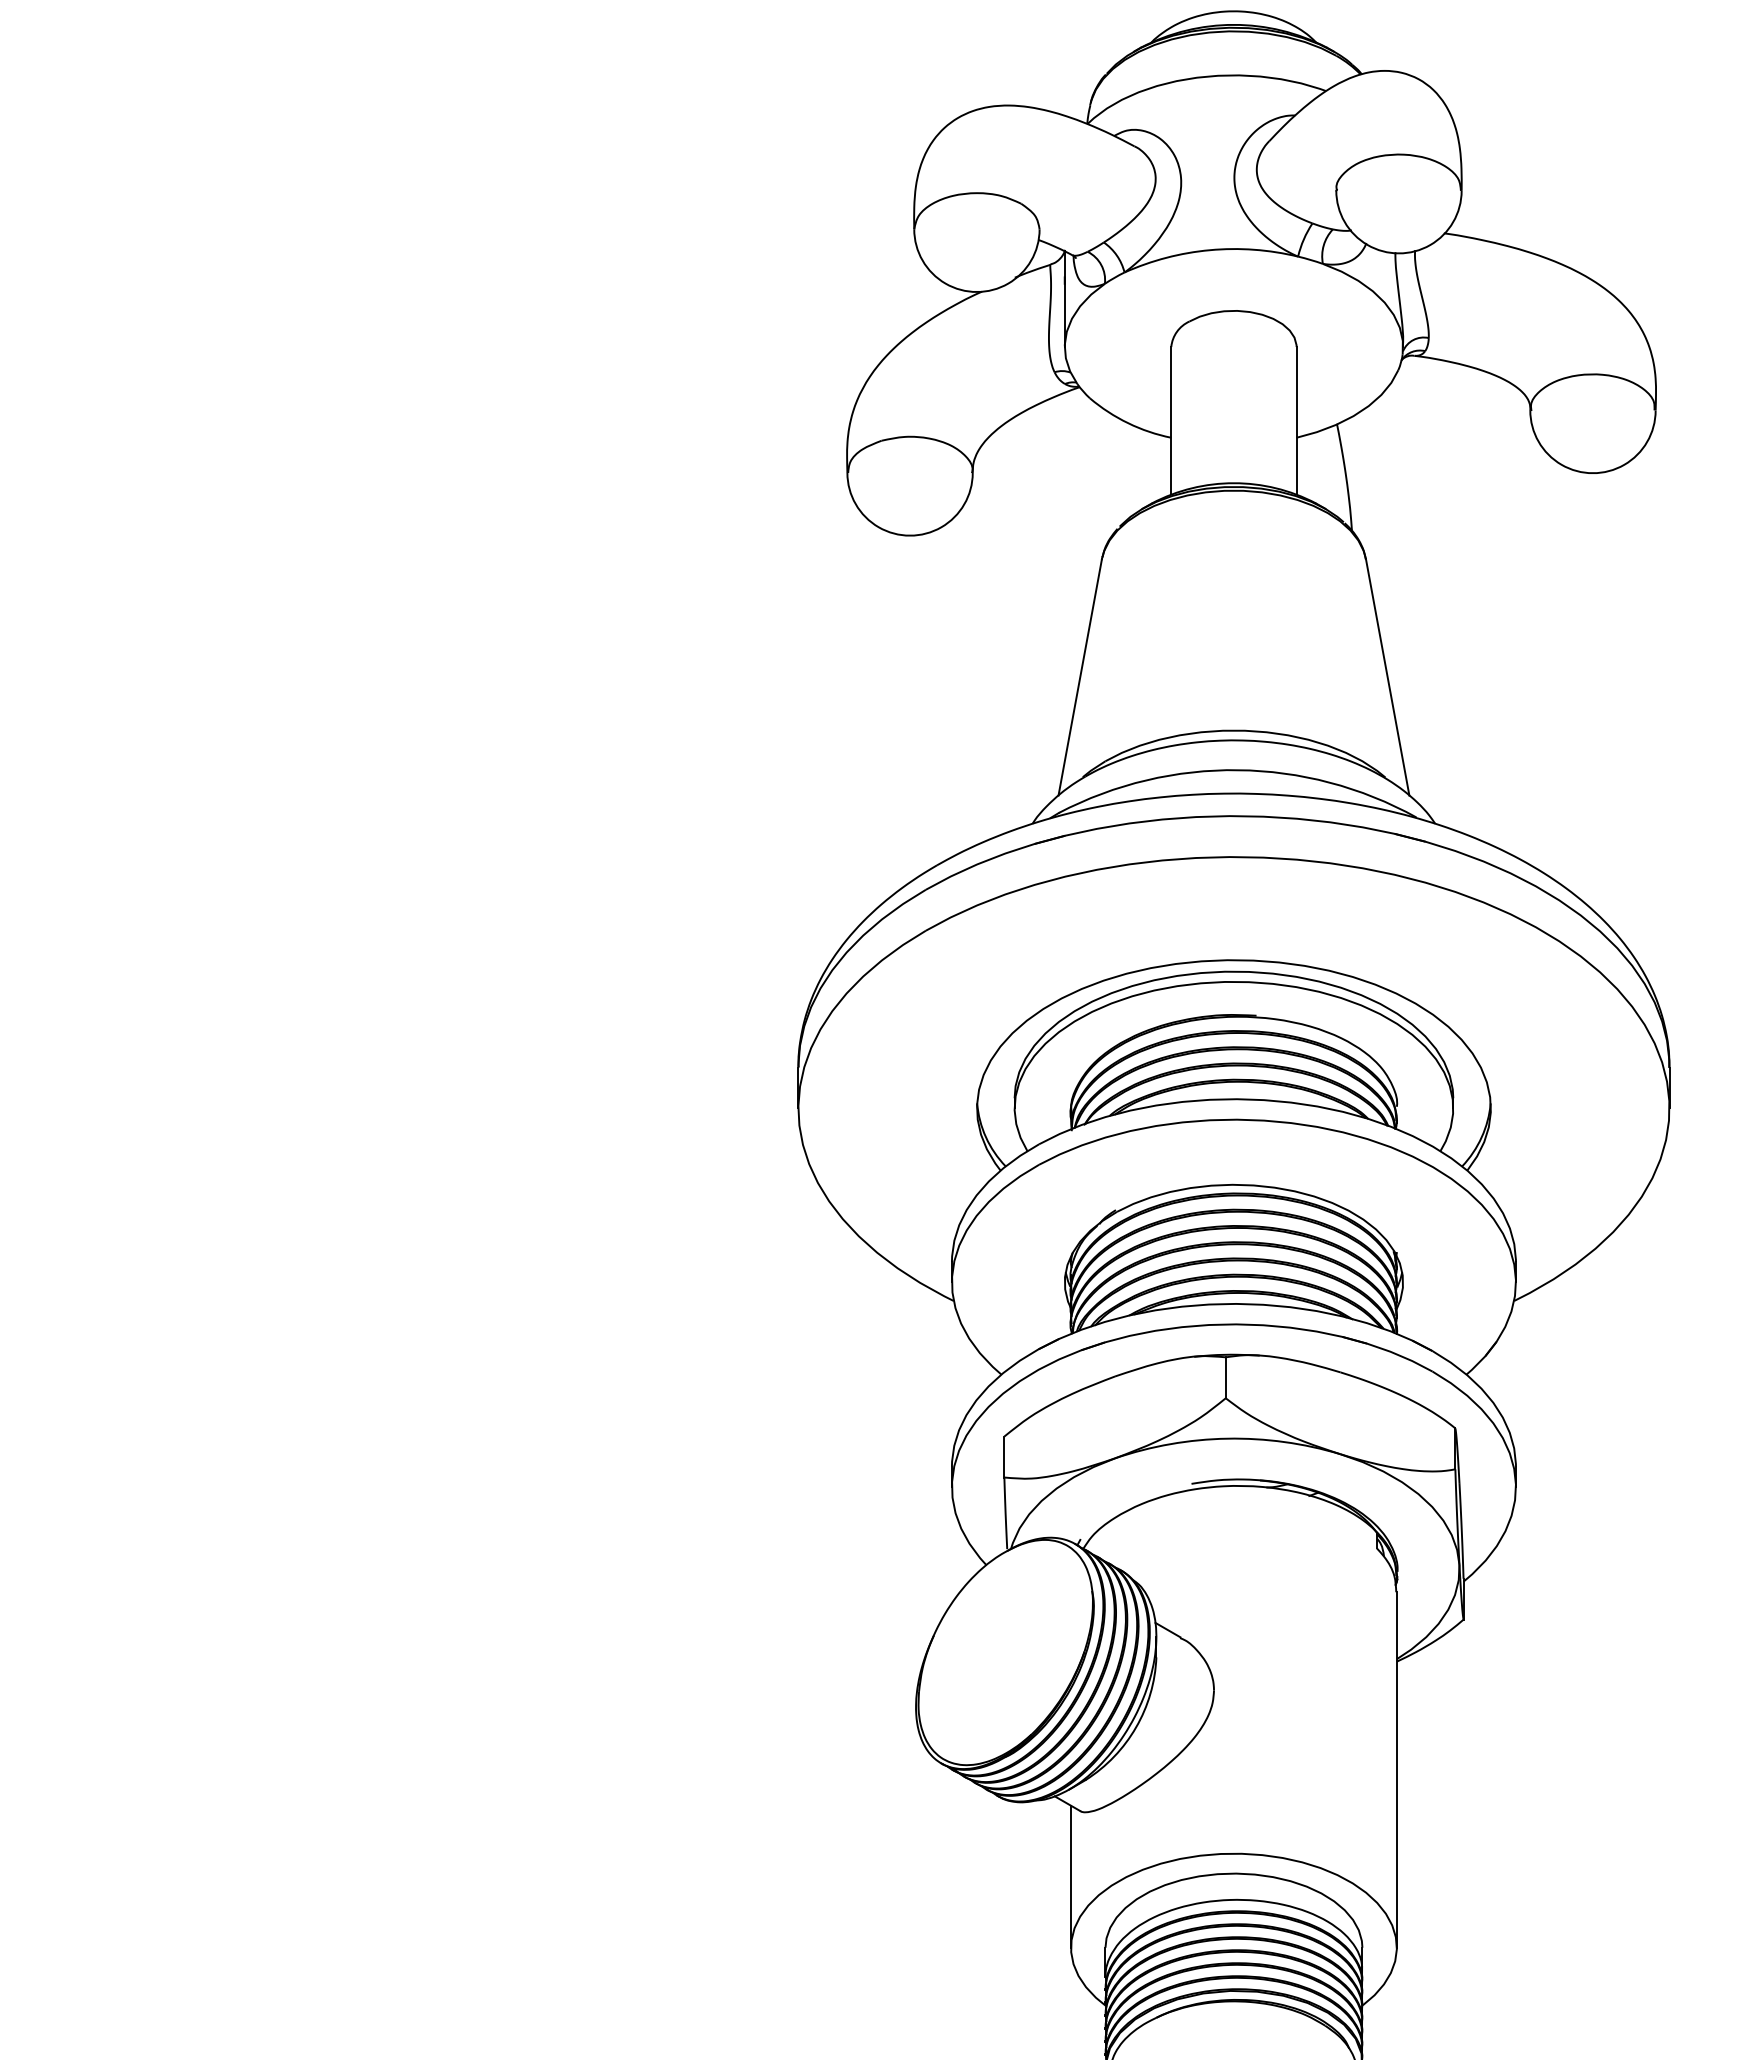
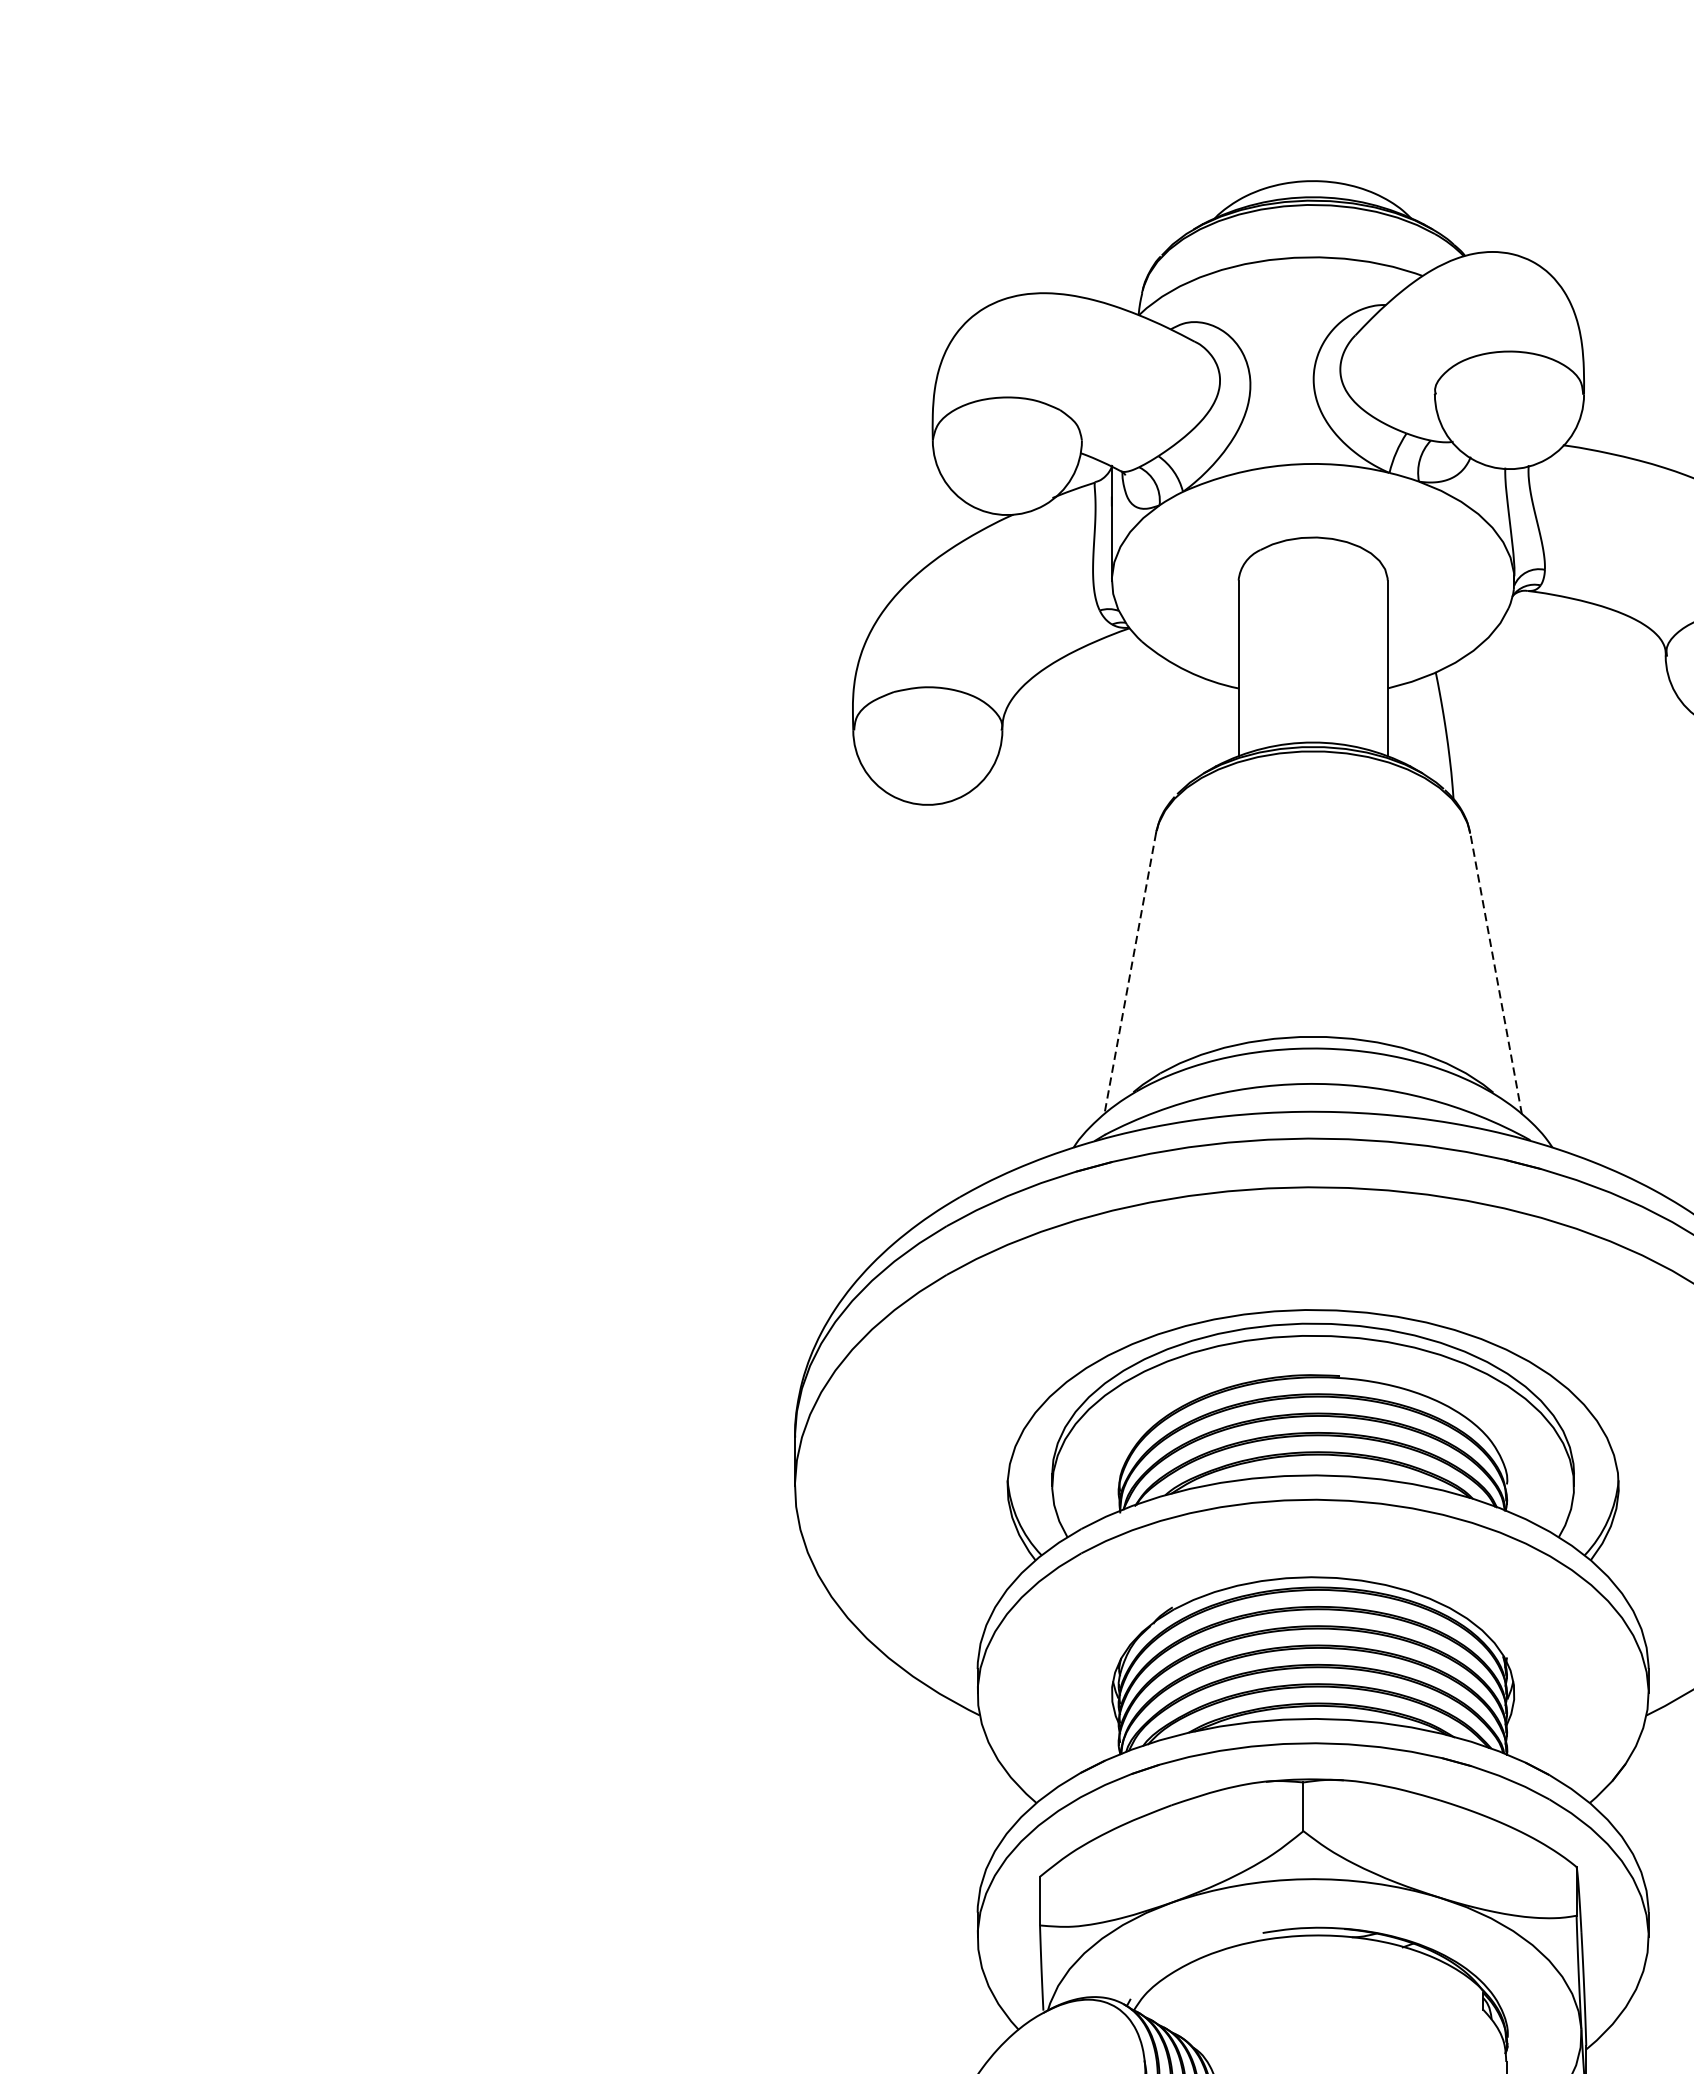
line: (1387, 676) -> (1495, 972), solid -> dashed
line: (1080, 677) -> (1130, 973), solid -> dashed

